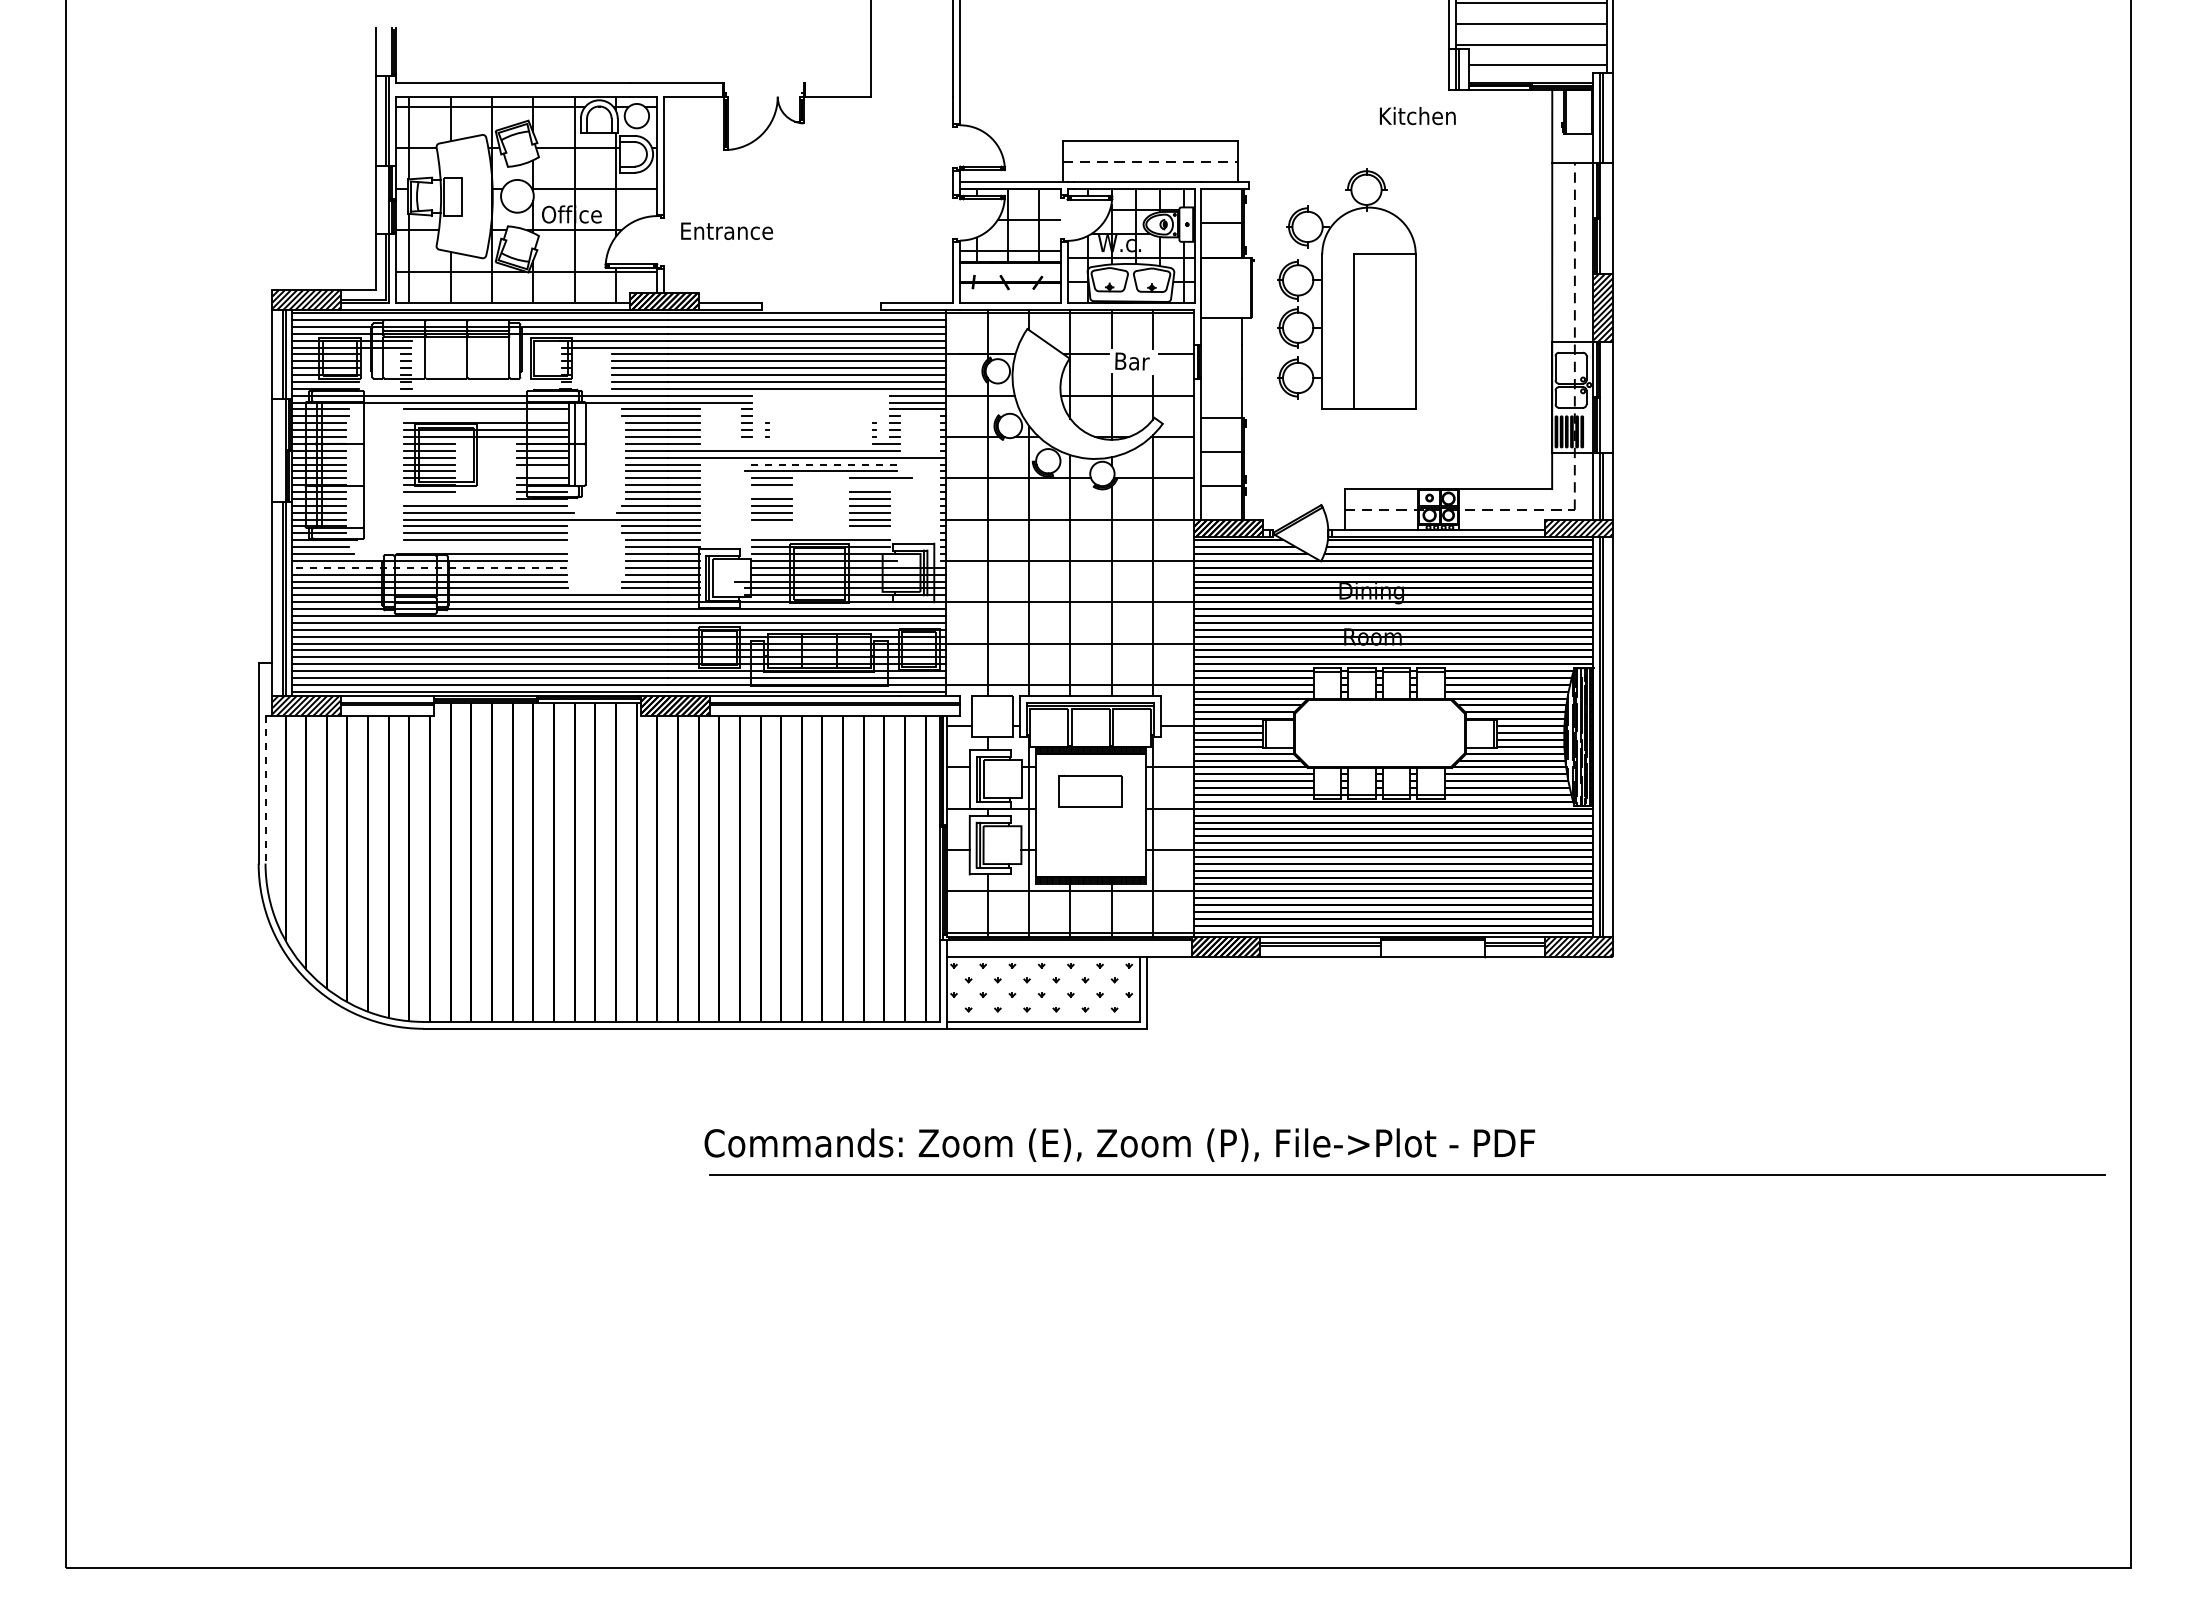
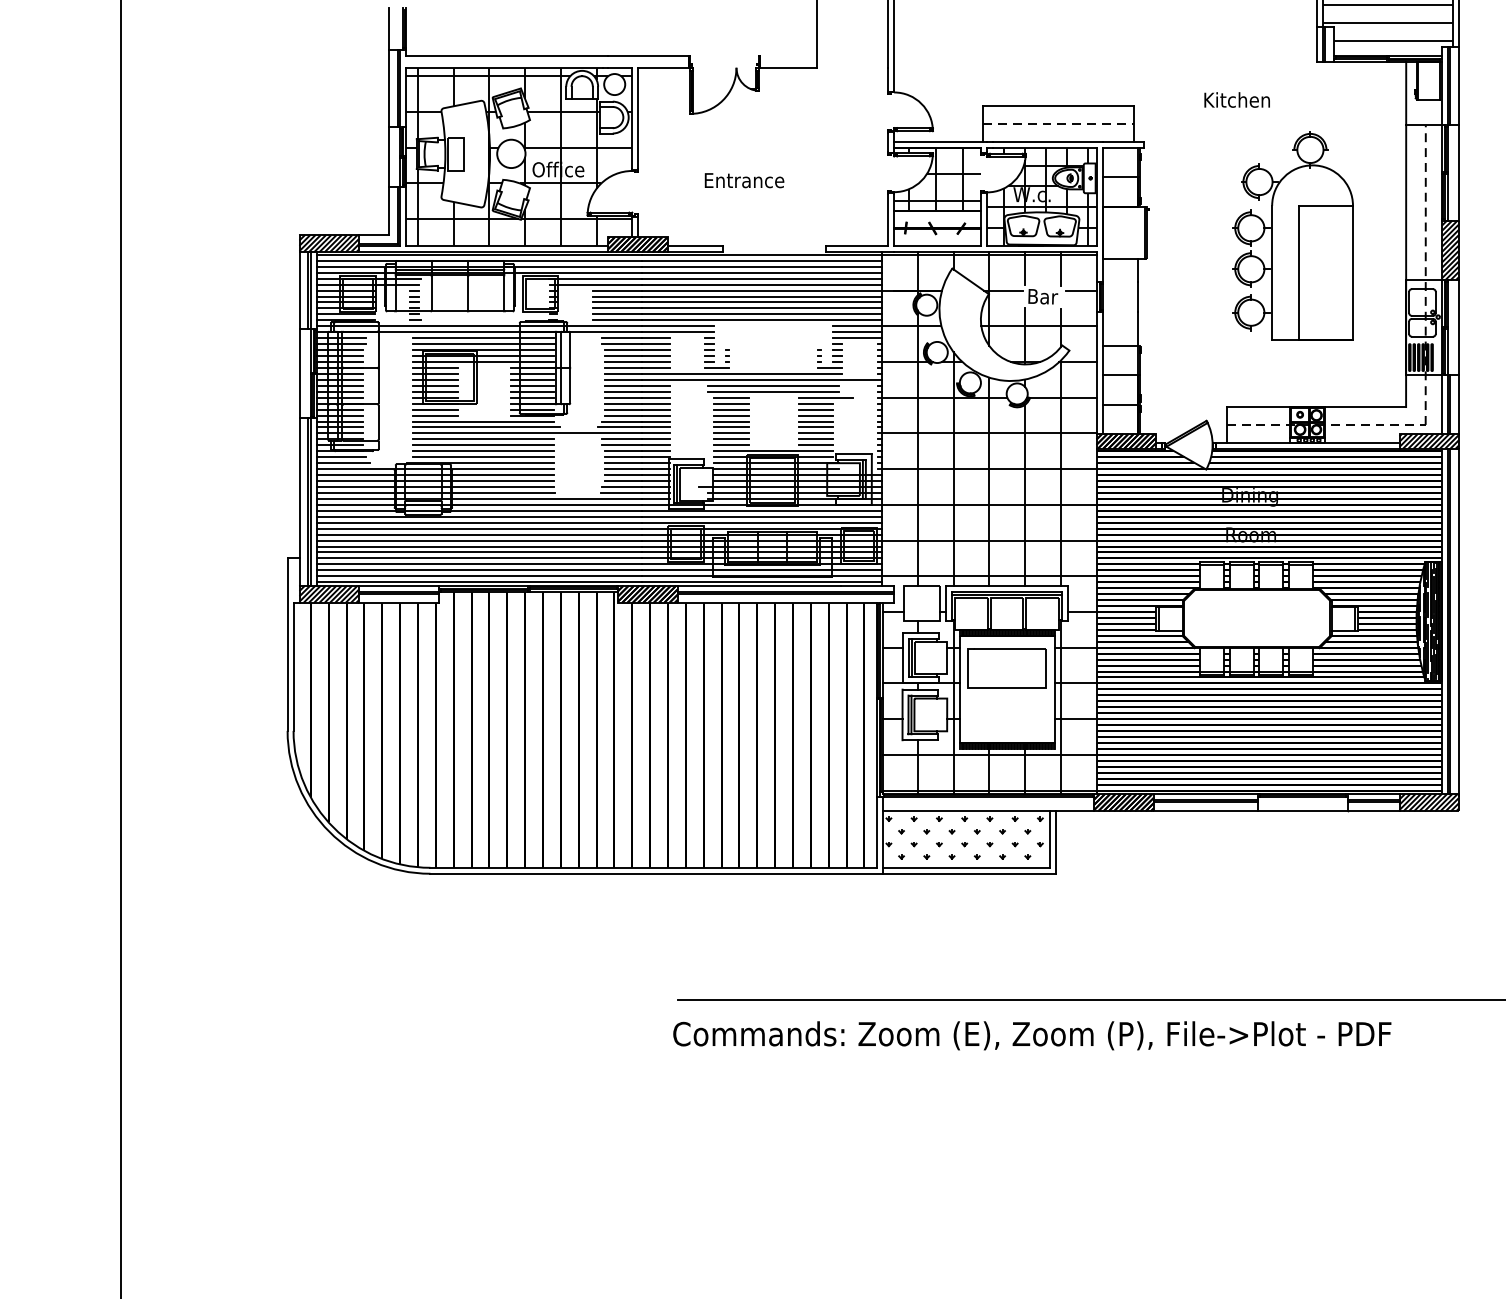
text: (1417, 116) -> (1236, 100), moved
text: (726, 230) -> (744, 179), moved
part: (1346, 288) -> (1293, 235), moved
line: (485, 416) -> (483, 344), added
line: (755, 443) -> (717, 367), added
line: (820, 464) -> (773, 385), dashed -> solid
line: (542, 471) -> (533, 391), added
line: (869, 485) -> (815, 403), added
line: (771, 492) -> (731, 409), added
line: (429, 498) -> (435, 415), added
line: (771, 526) -> (731, 439), added
line: (771, 533) -> (731, 445), added
line: (869, 533) -> (815, 445), added
line: (485, 547) -> (483, 457), added
line: (429, 567) -> (435, 474), dashed -> solid
line: (265, 790) -> (293, 667), dashed -> solid
part: (1090, 791) -> (1006, 668), size x1.43
text: (1119, 1144) -> (1031, 1035), moved

